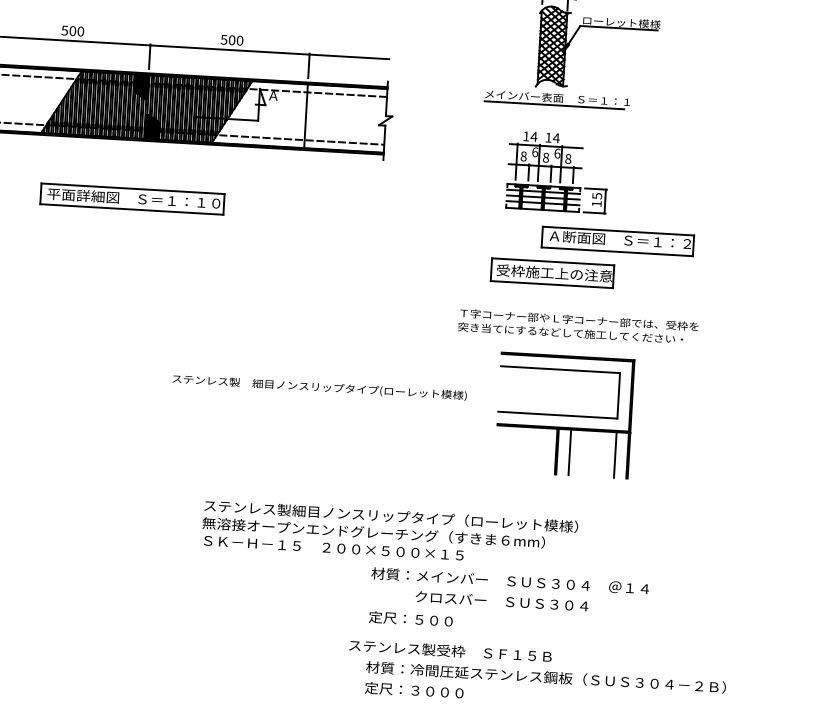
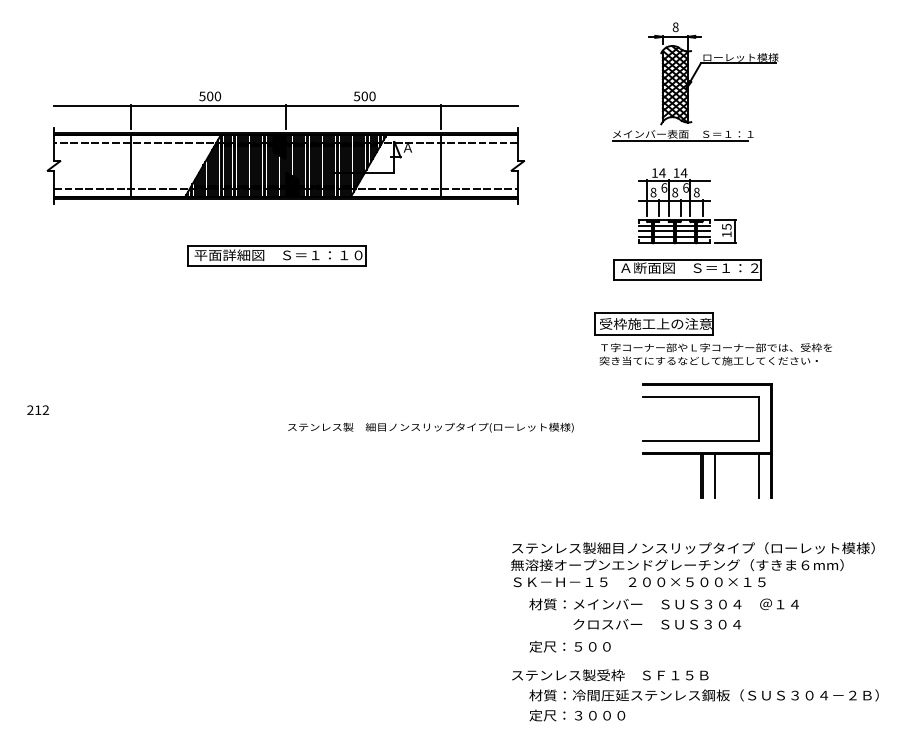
part: (618, 241) -> (687, 269), moved
part: (552, 272) -> (653, 323), moved
text: (319, 387) -> (430, 427), moved
text: (389, 533) -> (692, 564), moved

